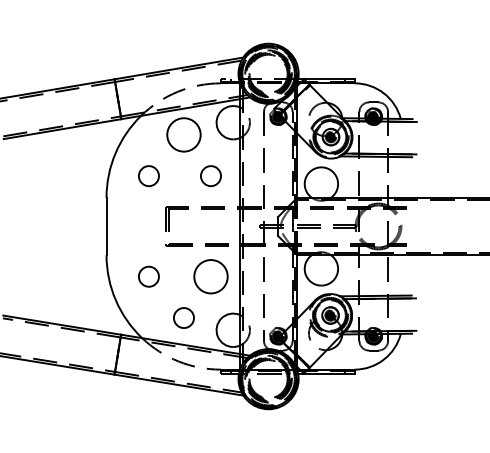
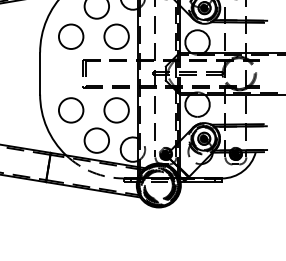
circle: (148, 175) -> (70, 36), size x1.67
circle: (210, 175) -> (116, 36), size x1.67
circle: (148, 276) -> (70, 110), size x1.67
circle: (183, 317) -> (96, 140), size x1.67

